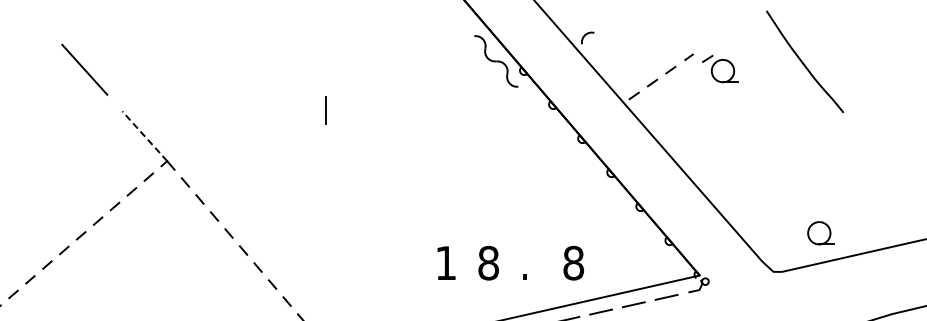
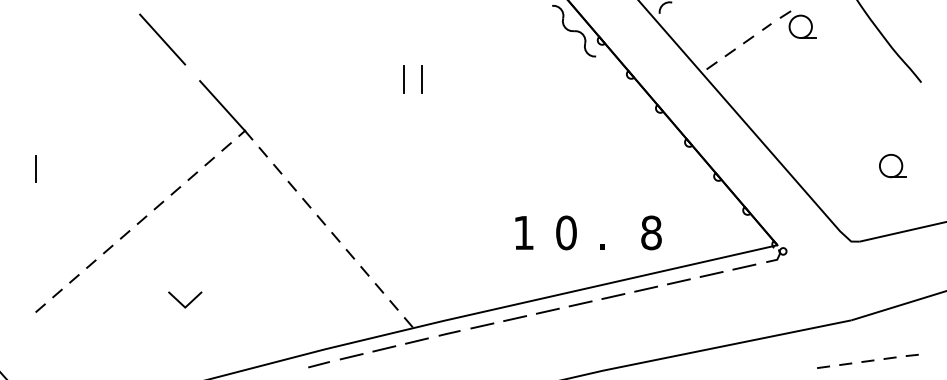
part: (719, 68) -> (797, 24), moved
line: (343, 109) -> (421, 79), added
line: (144, 136) -> (222, 106), dashed -> solid
part: (820, 233) -> (892, 166), moved
text: (488, 262) -> (566, 232), 8 -> 0

